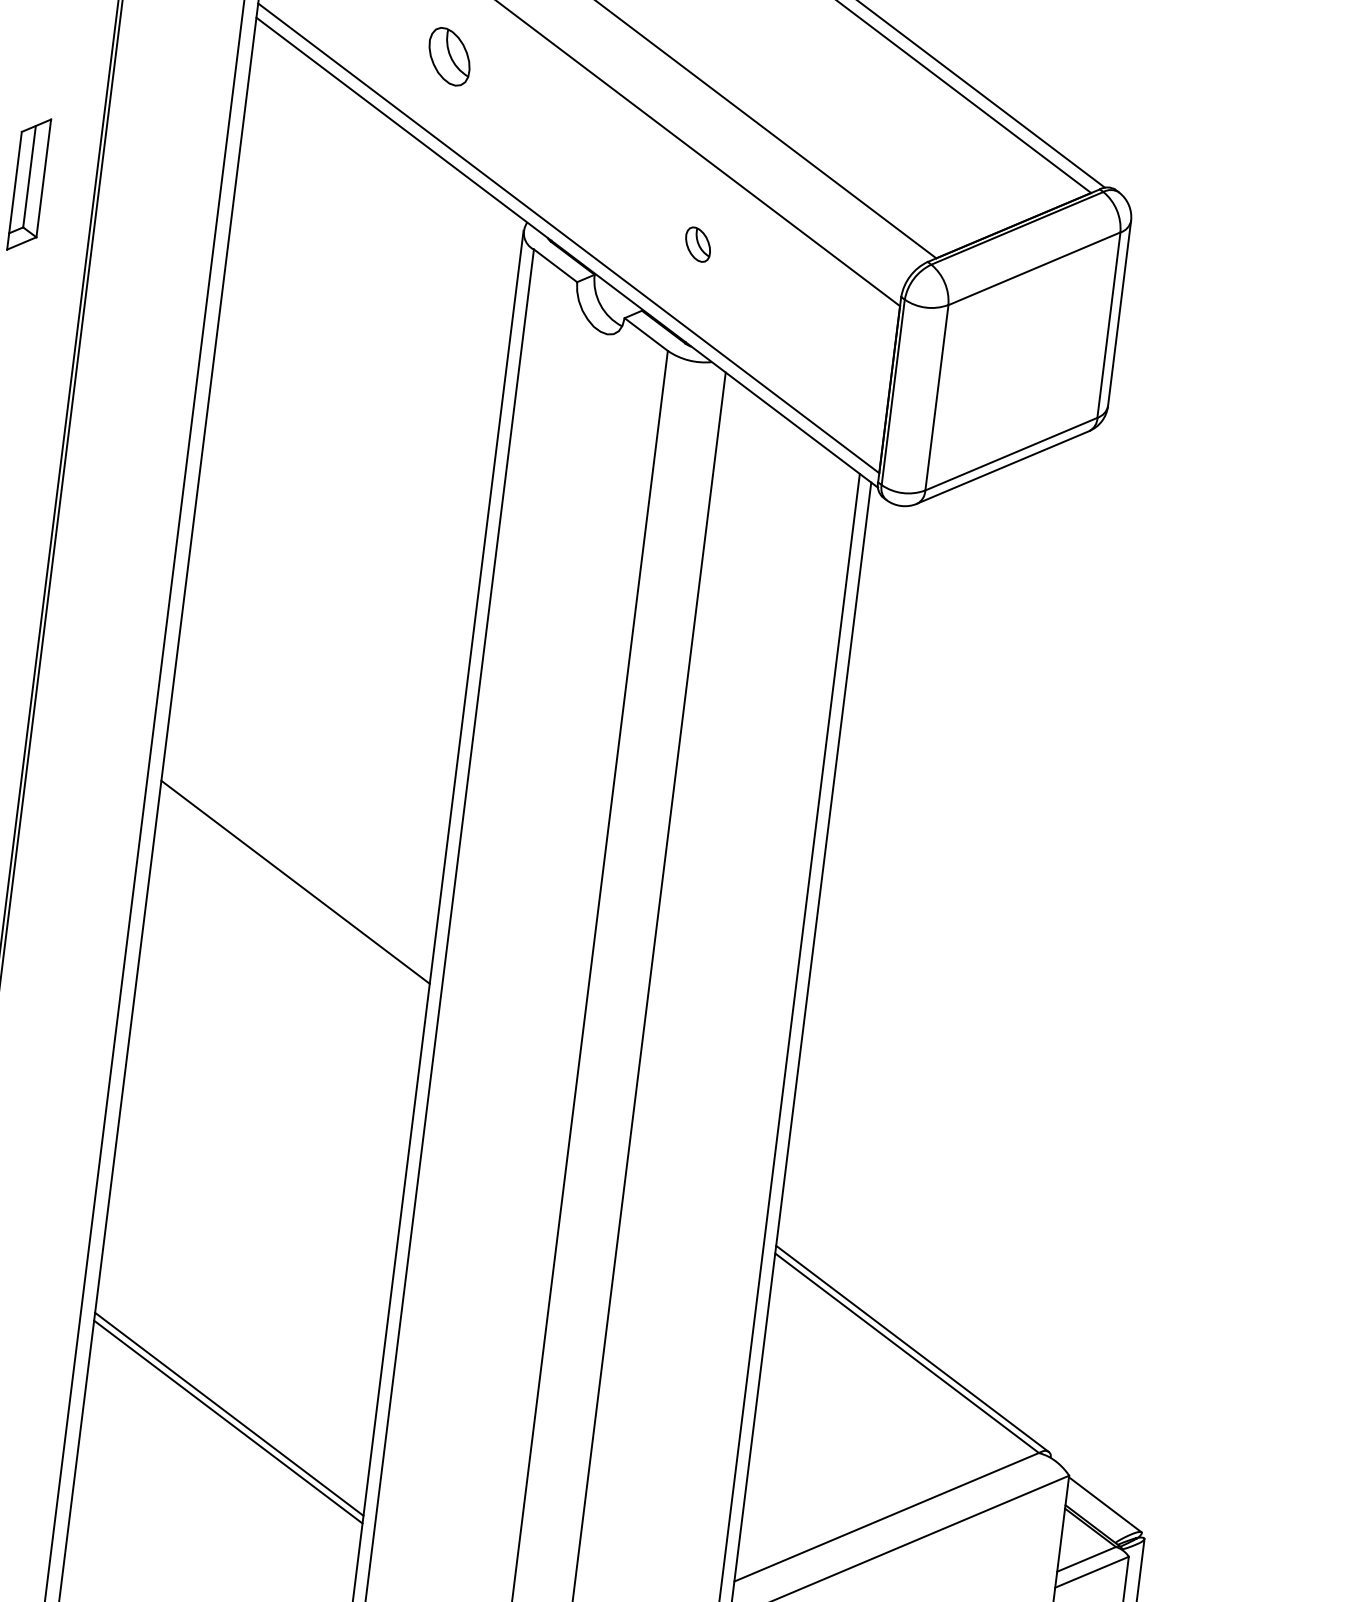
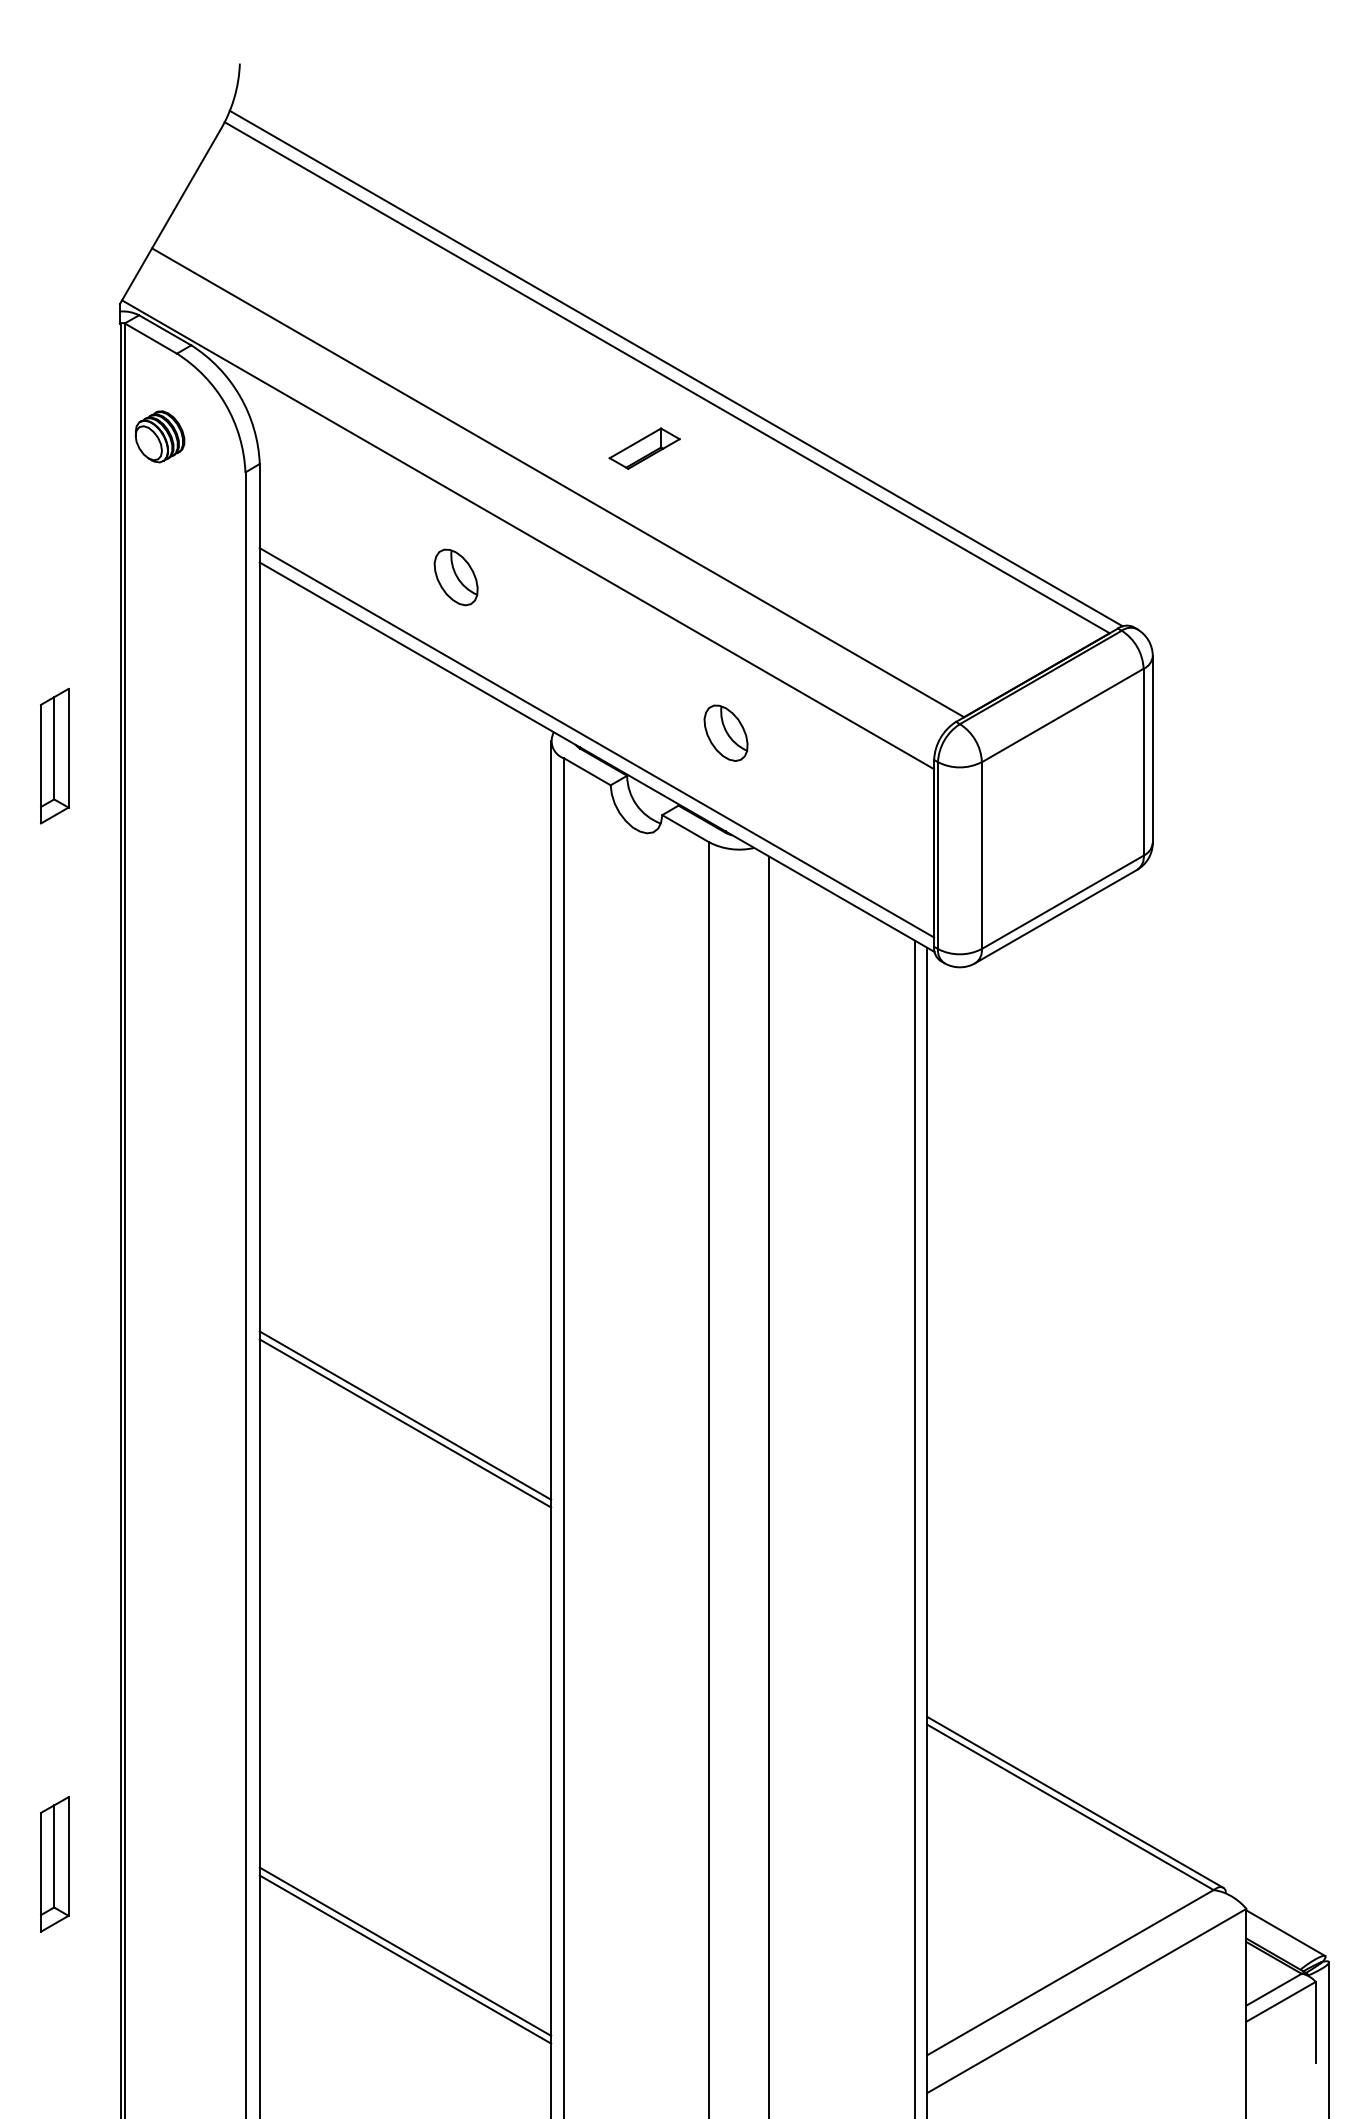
part: (697, 243) -> (725, 732), size x1.67
line: (294, 890) -> (405, 1423), added

